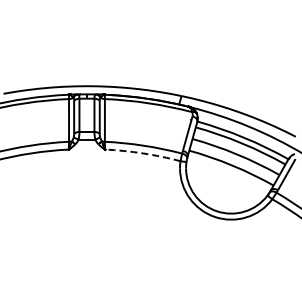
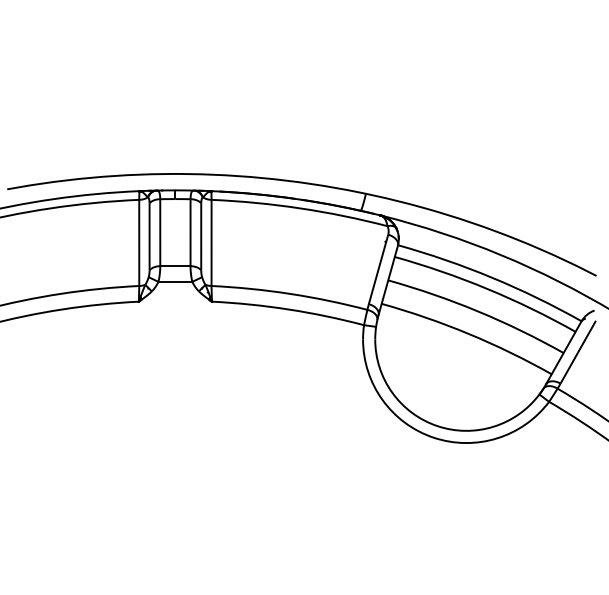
arc: (143, 153) -> (289, 309), dashed -> solid

